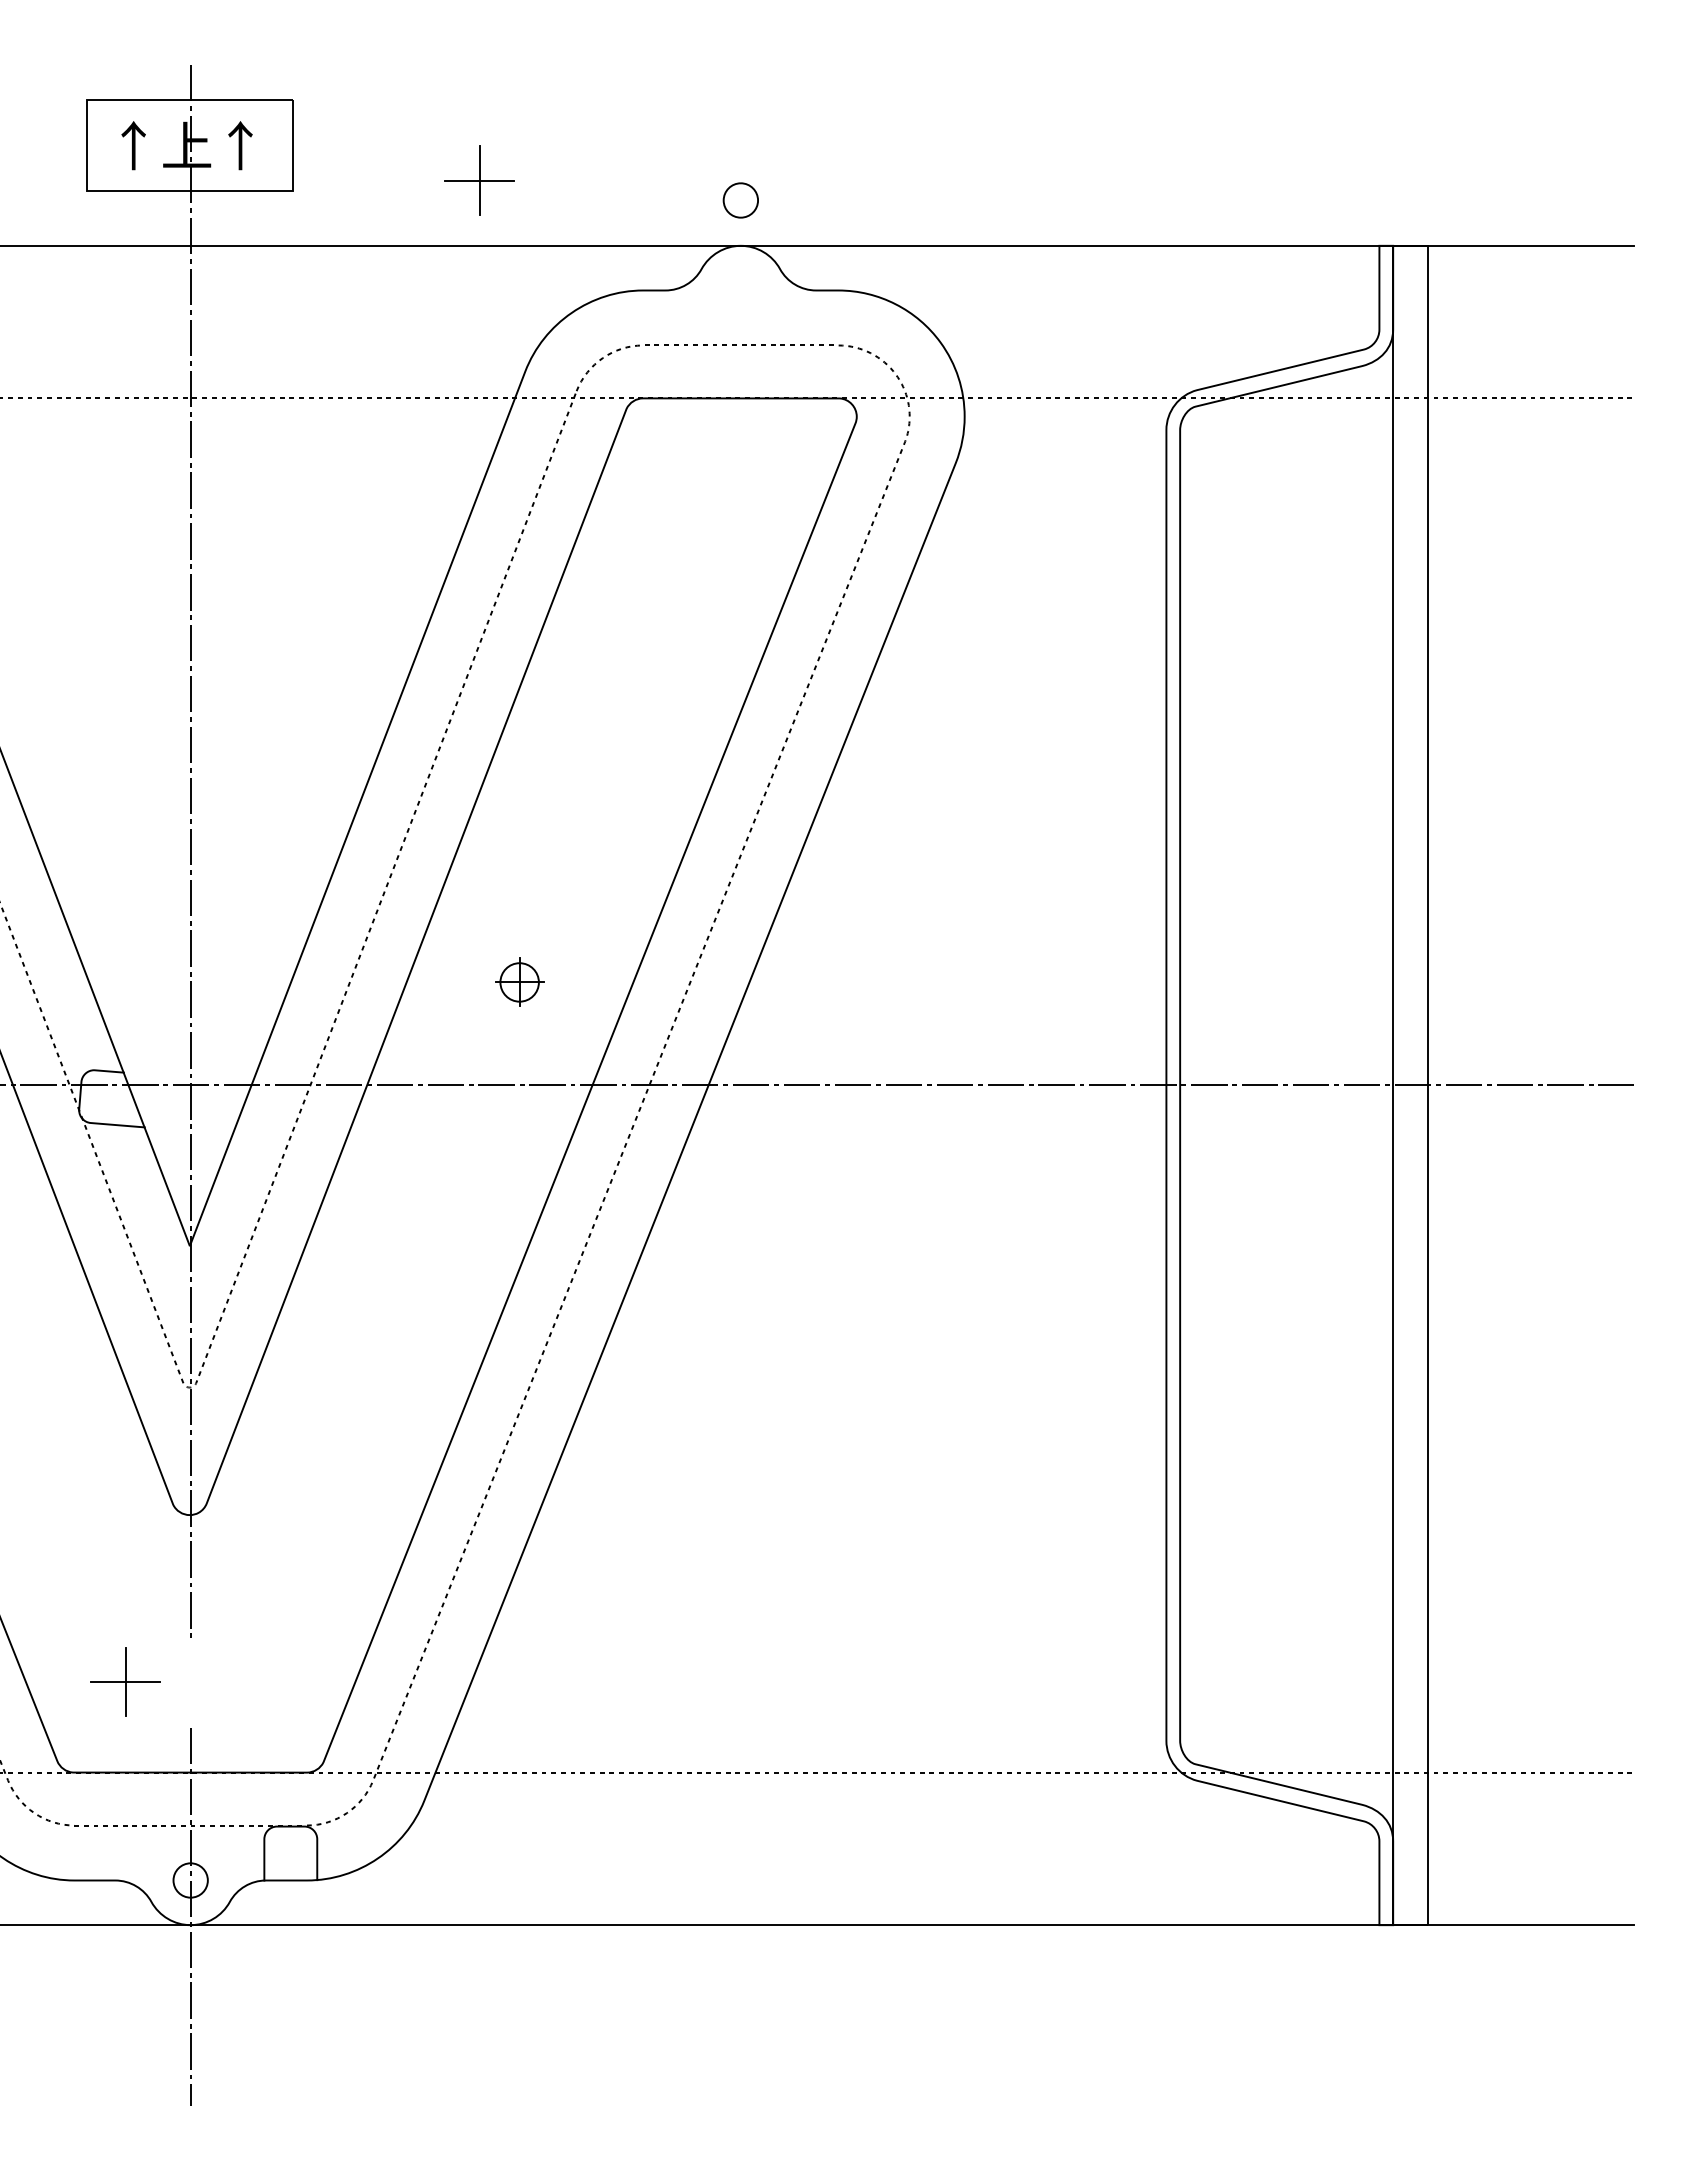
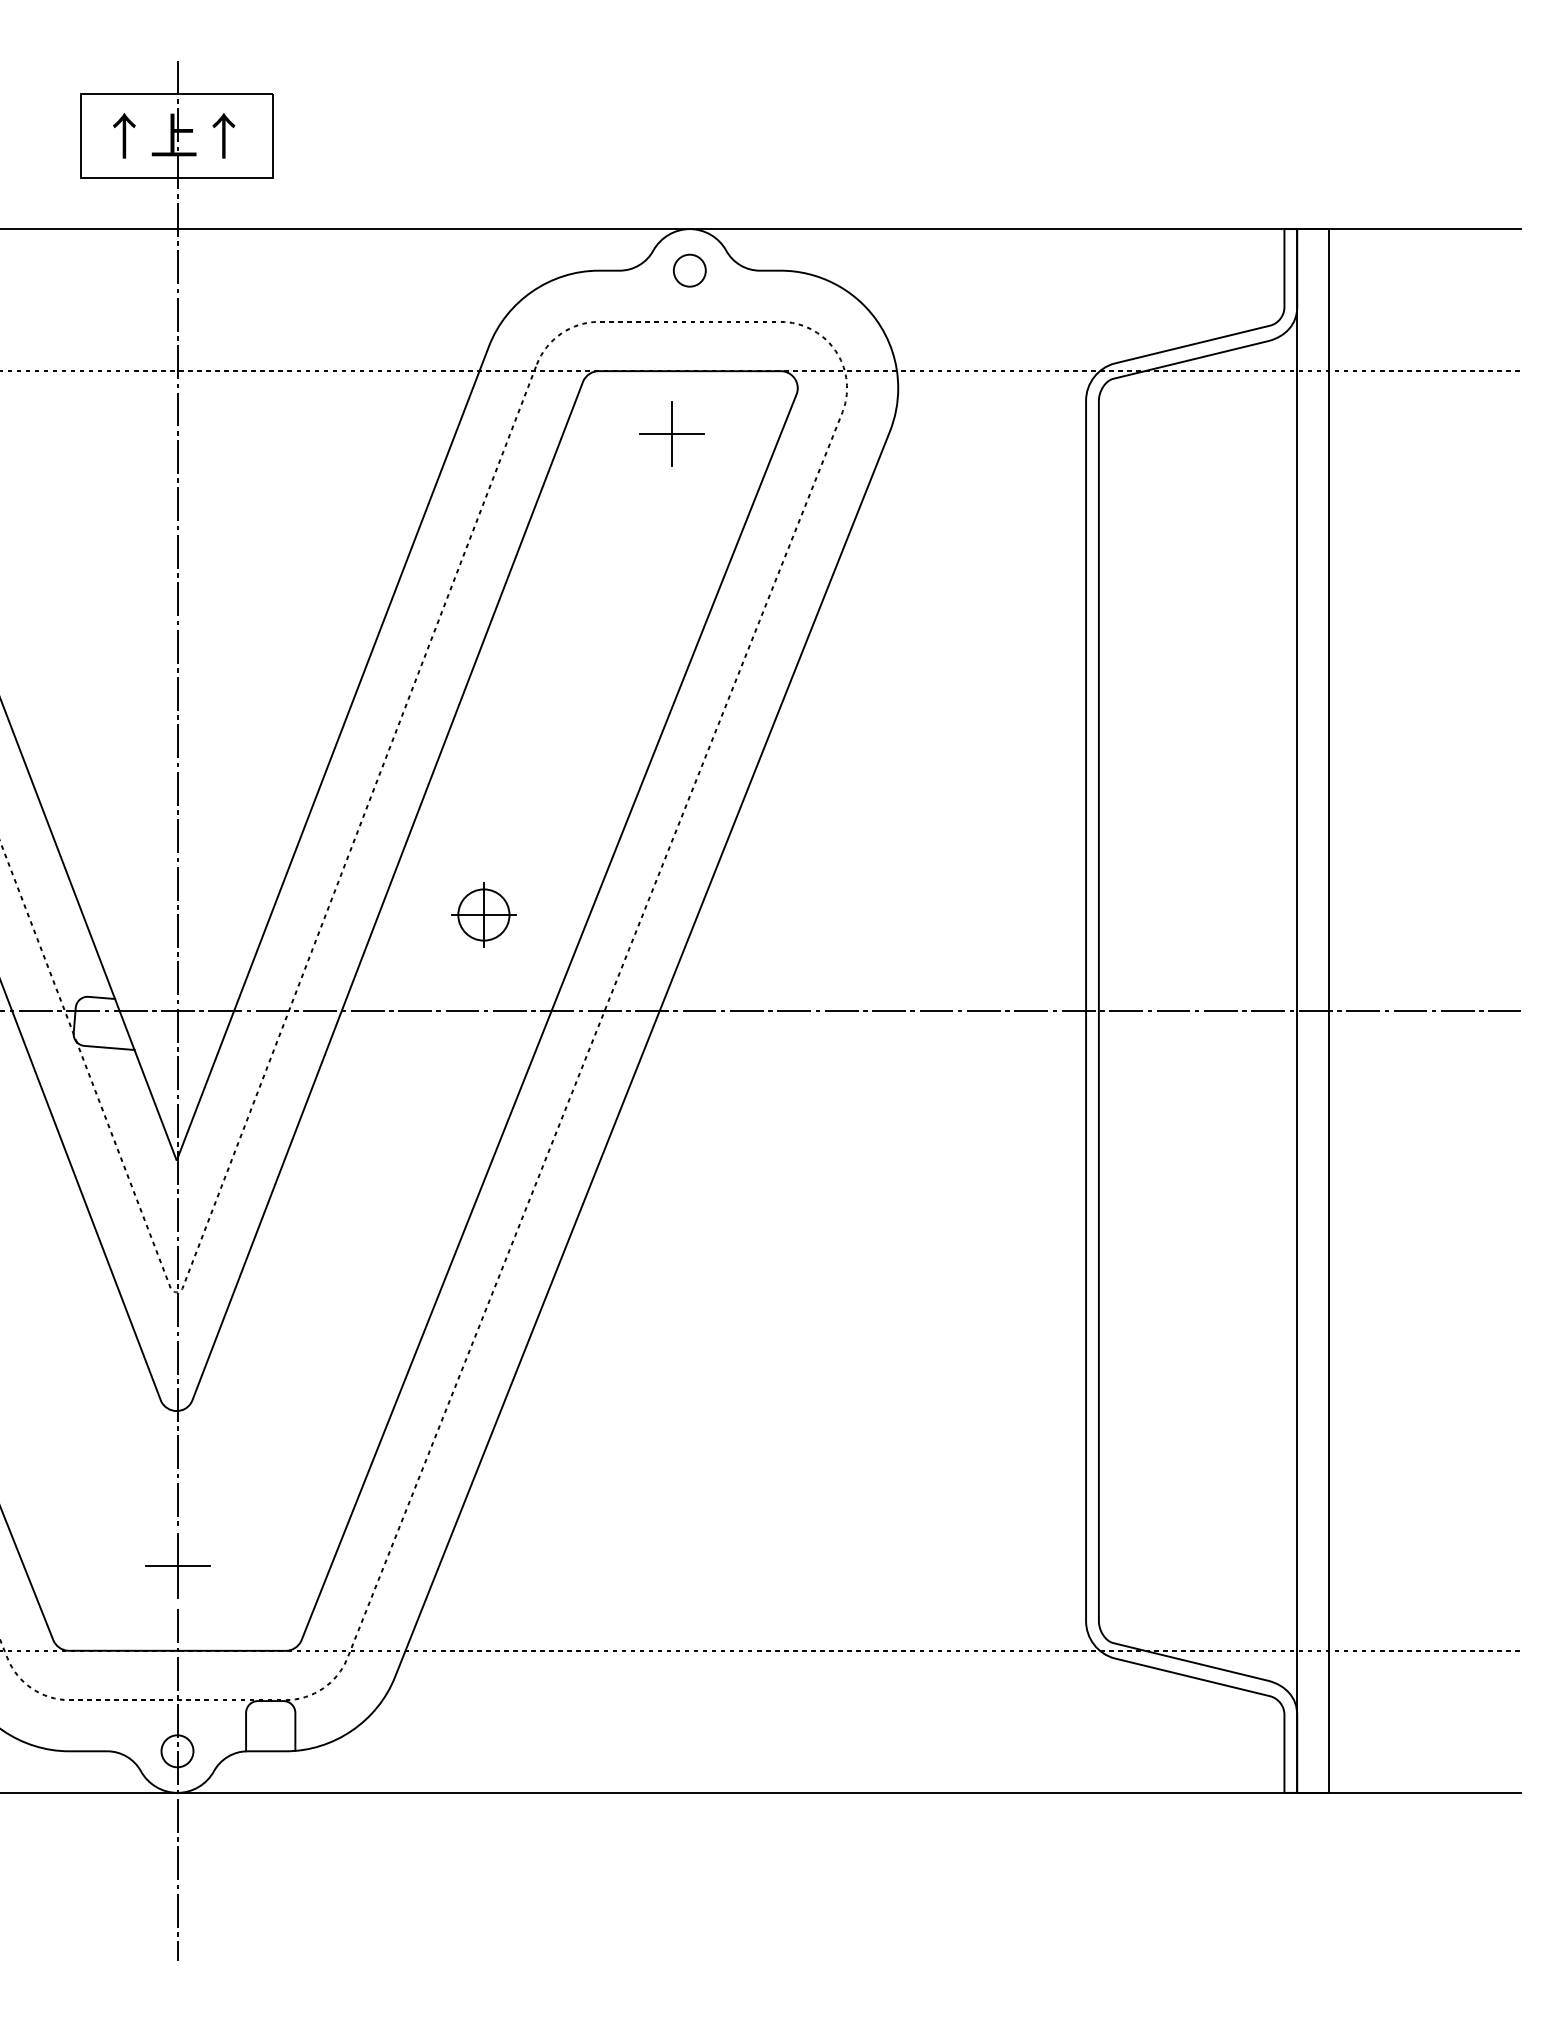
part: (479, 180) -> (671, 433), moved
part: (740, 200) -> (689, 270), moved
part: (519, 982) -> (483, 915), size x1.43
part: (125, 1681) -> (177, 1565), moved

